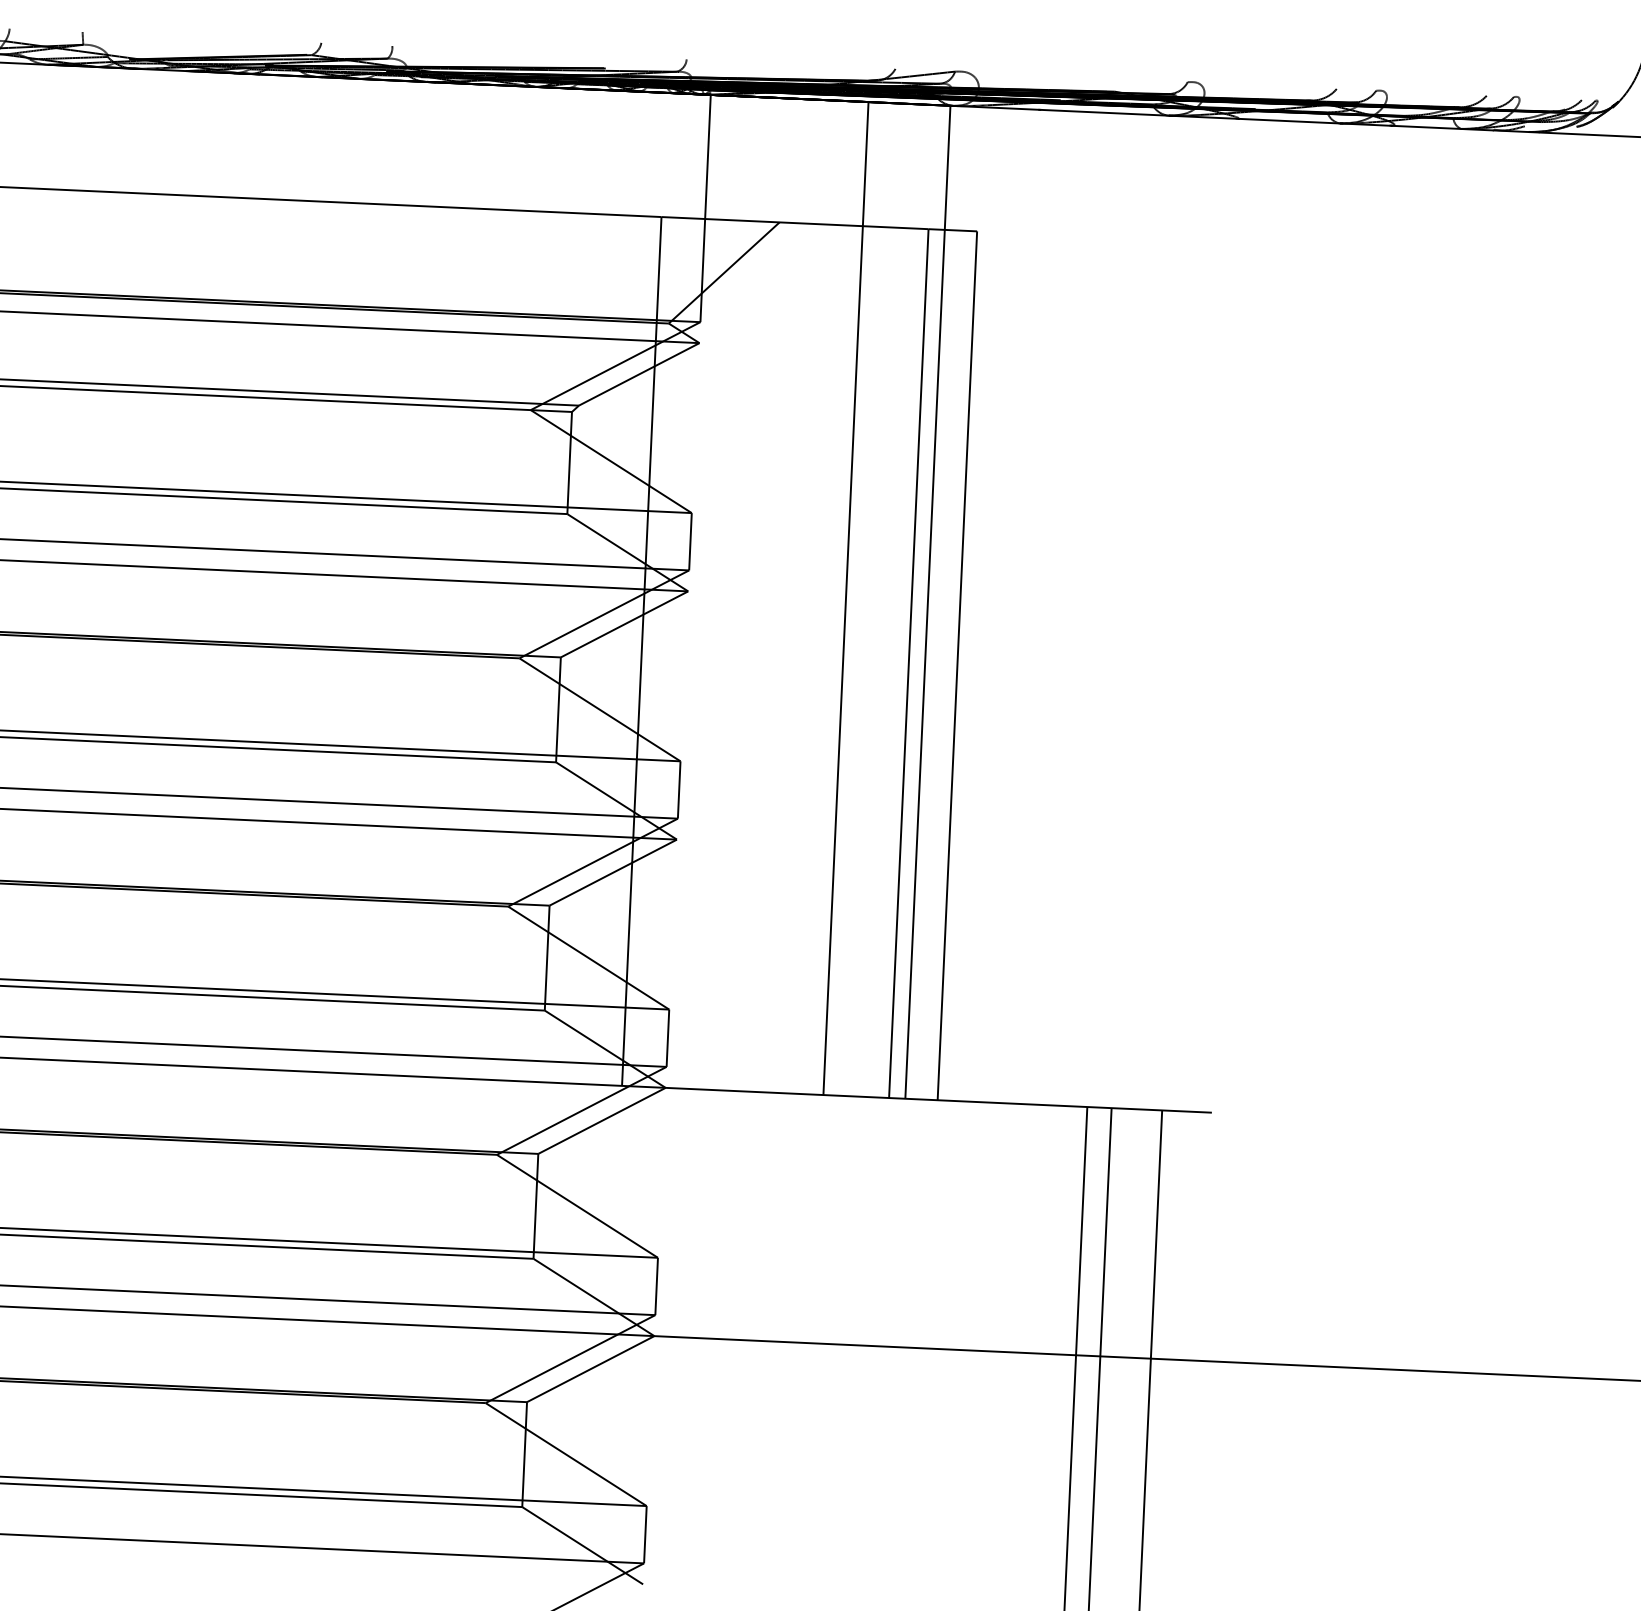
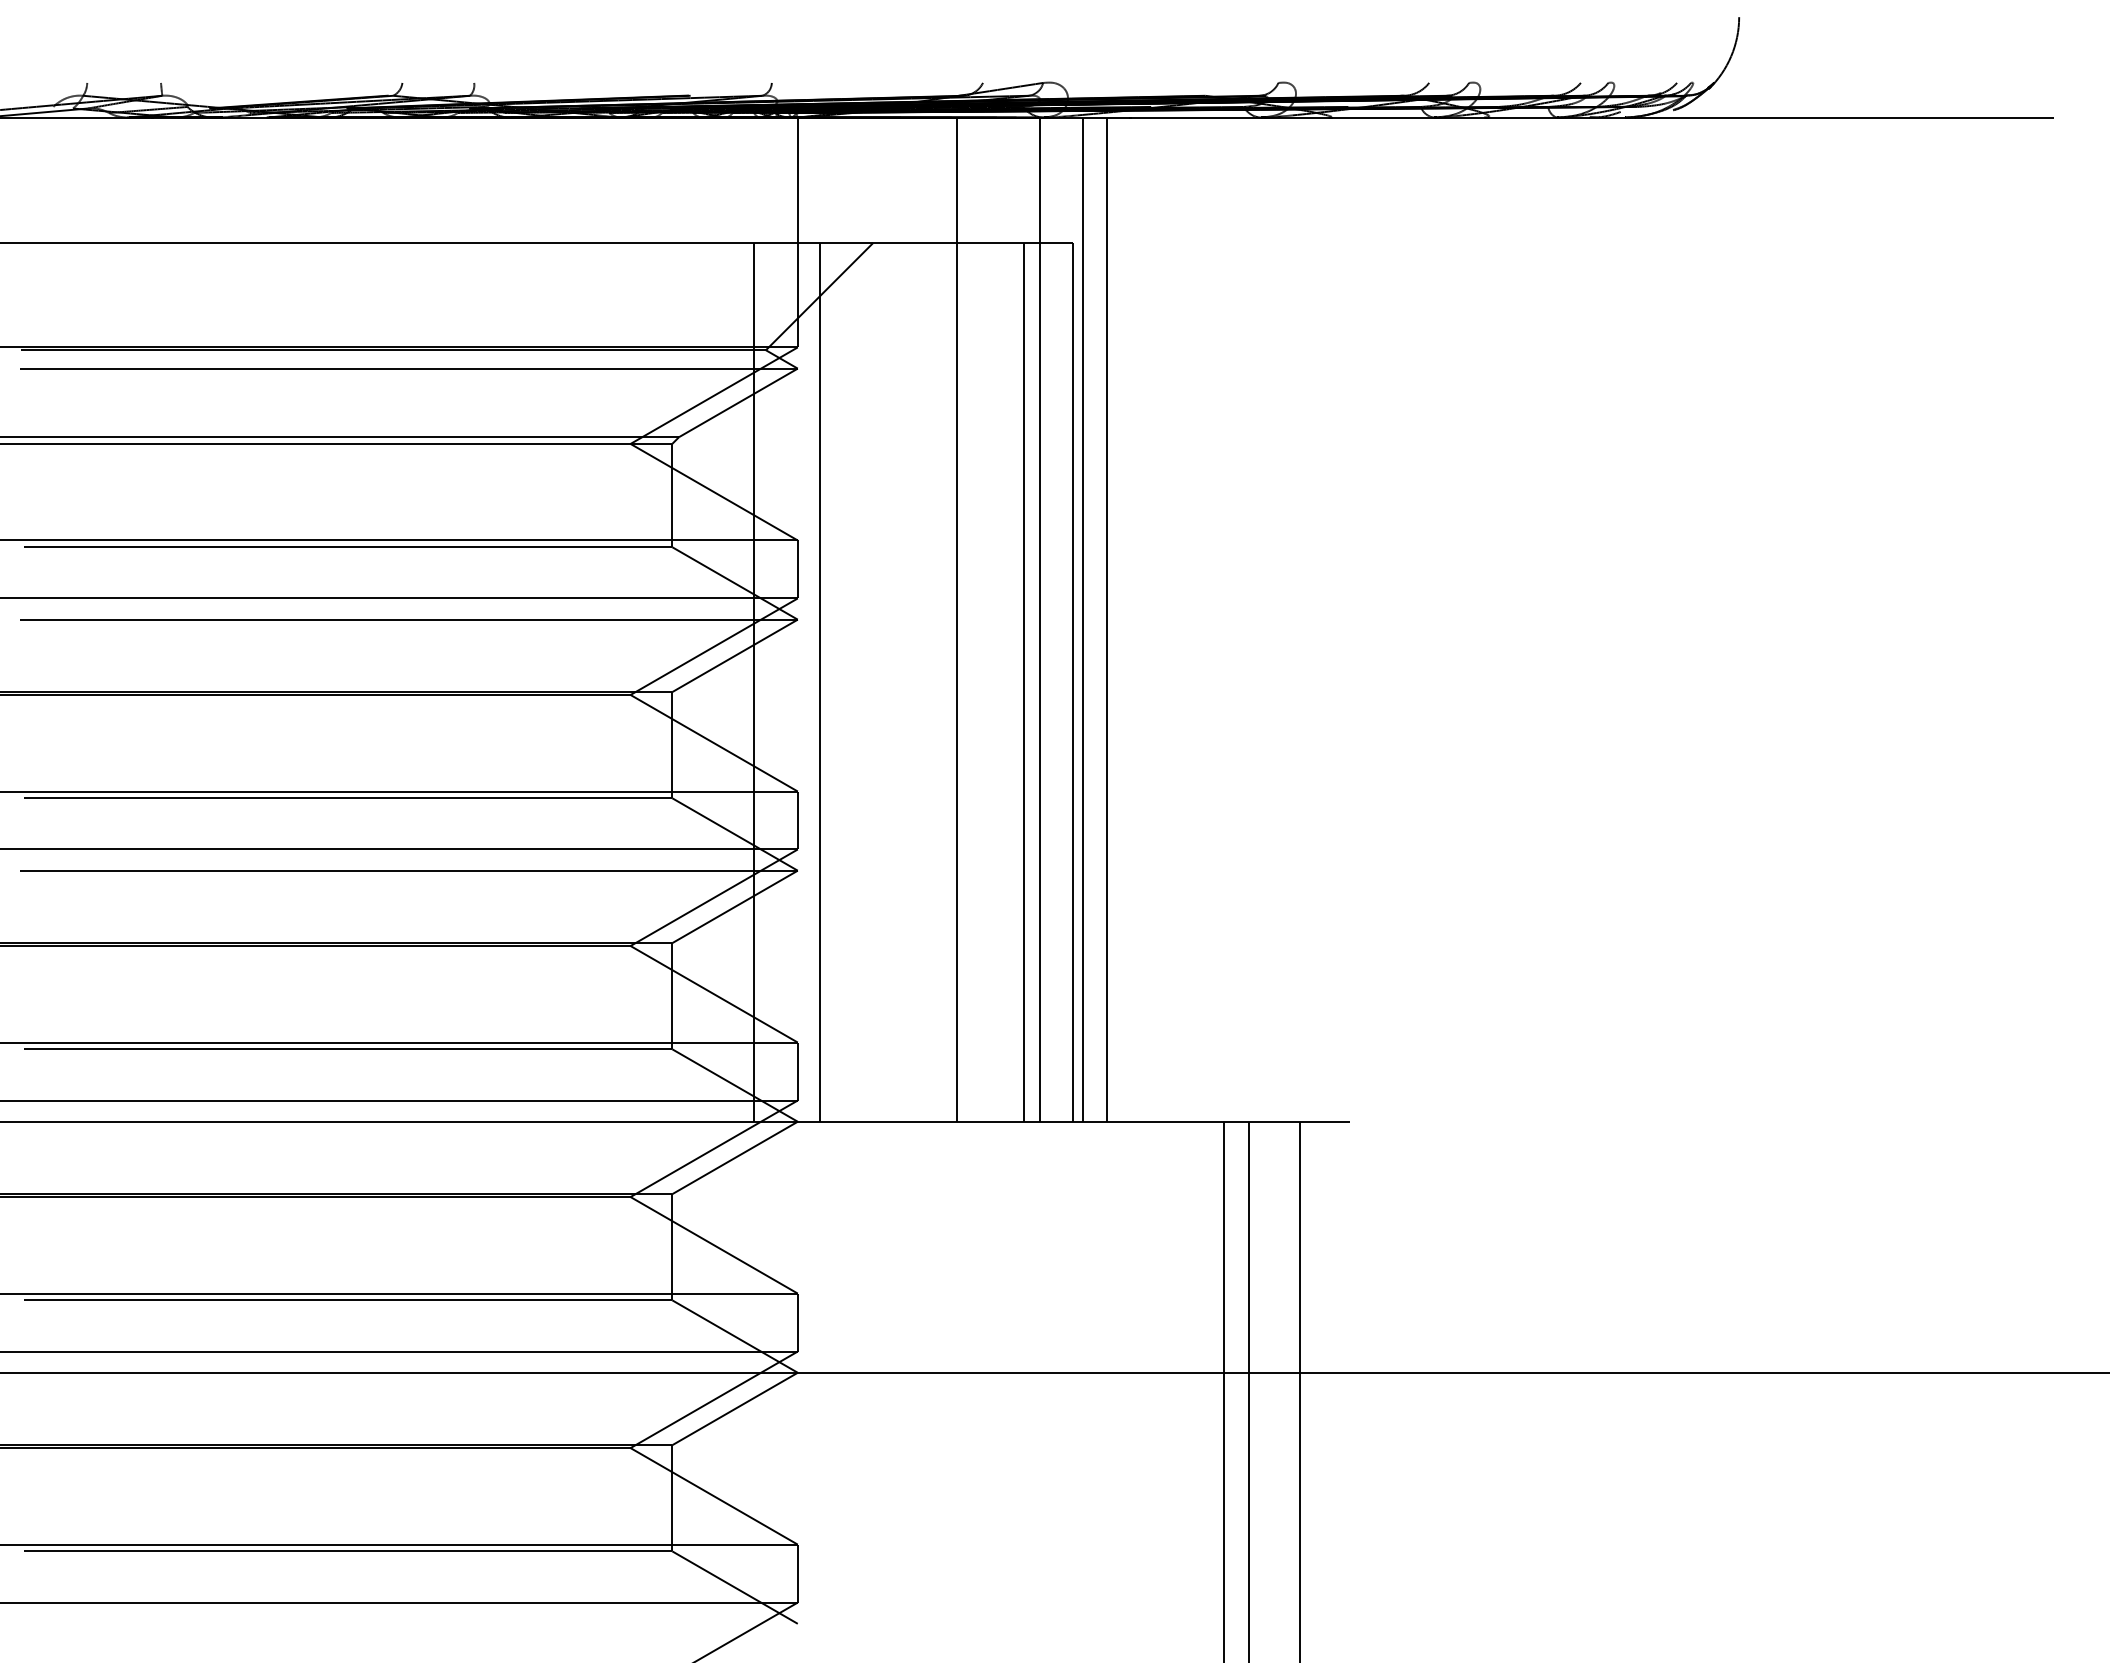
line: (970, 604) -> (1083, 619), added
line: (994, 605) -> (1107, 619), added
line: (707, 654) -> (820, 682), added

